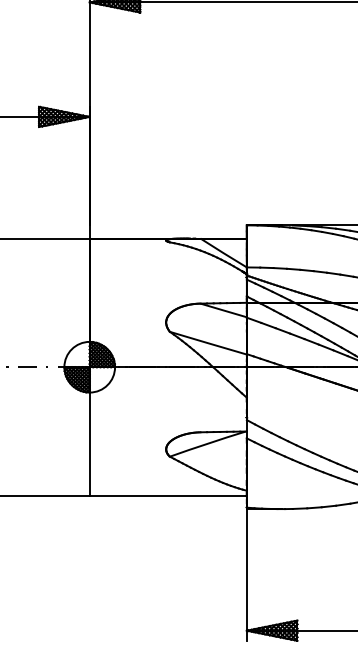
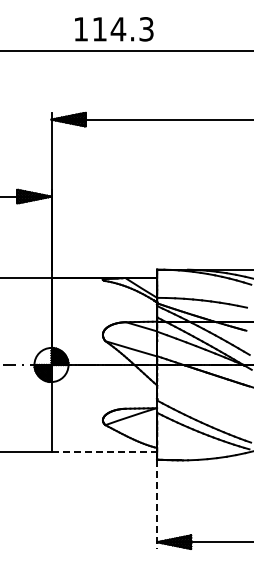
line: (168, 495) -> (104, 451), solid -> dashed
line: (247, 576) -> (157, 505), solid -> dashed

